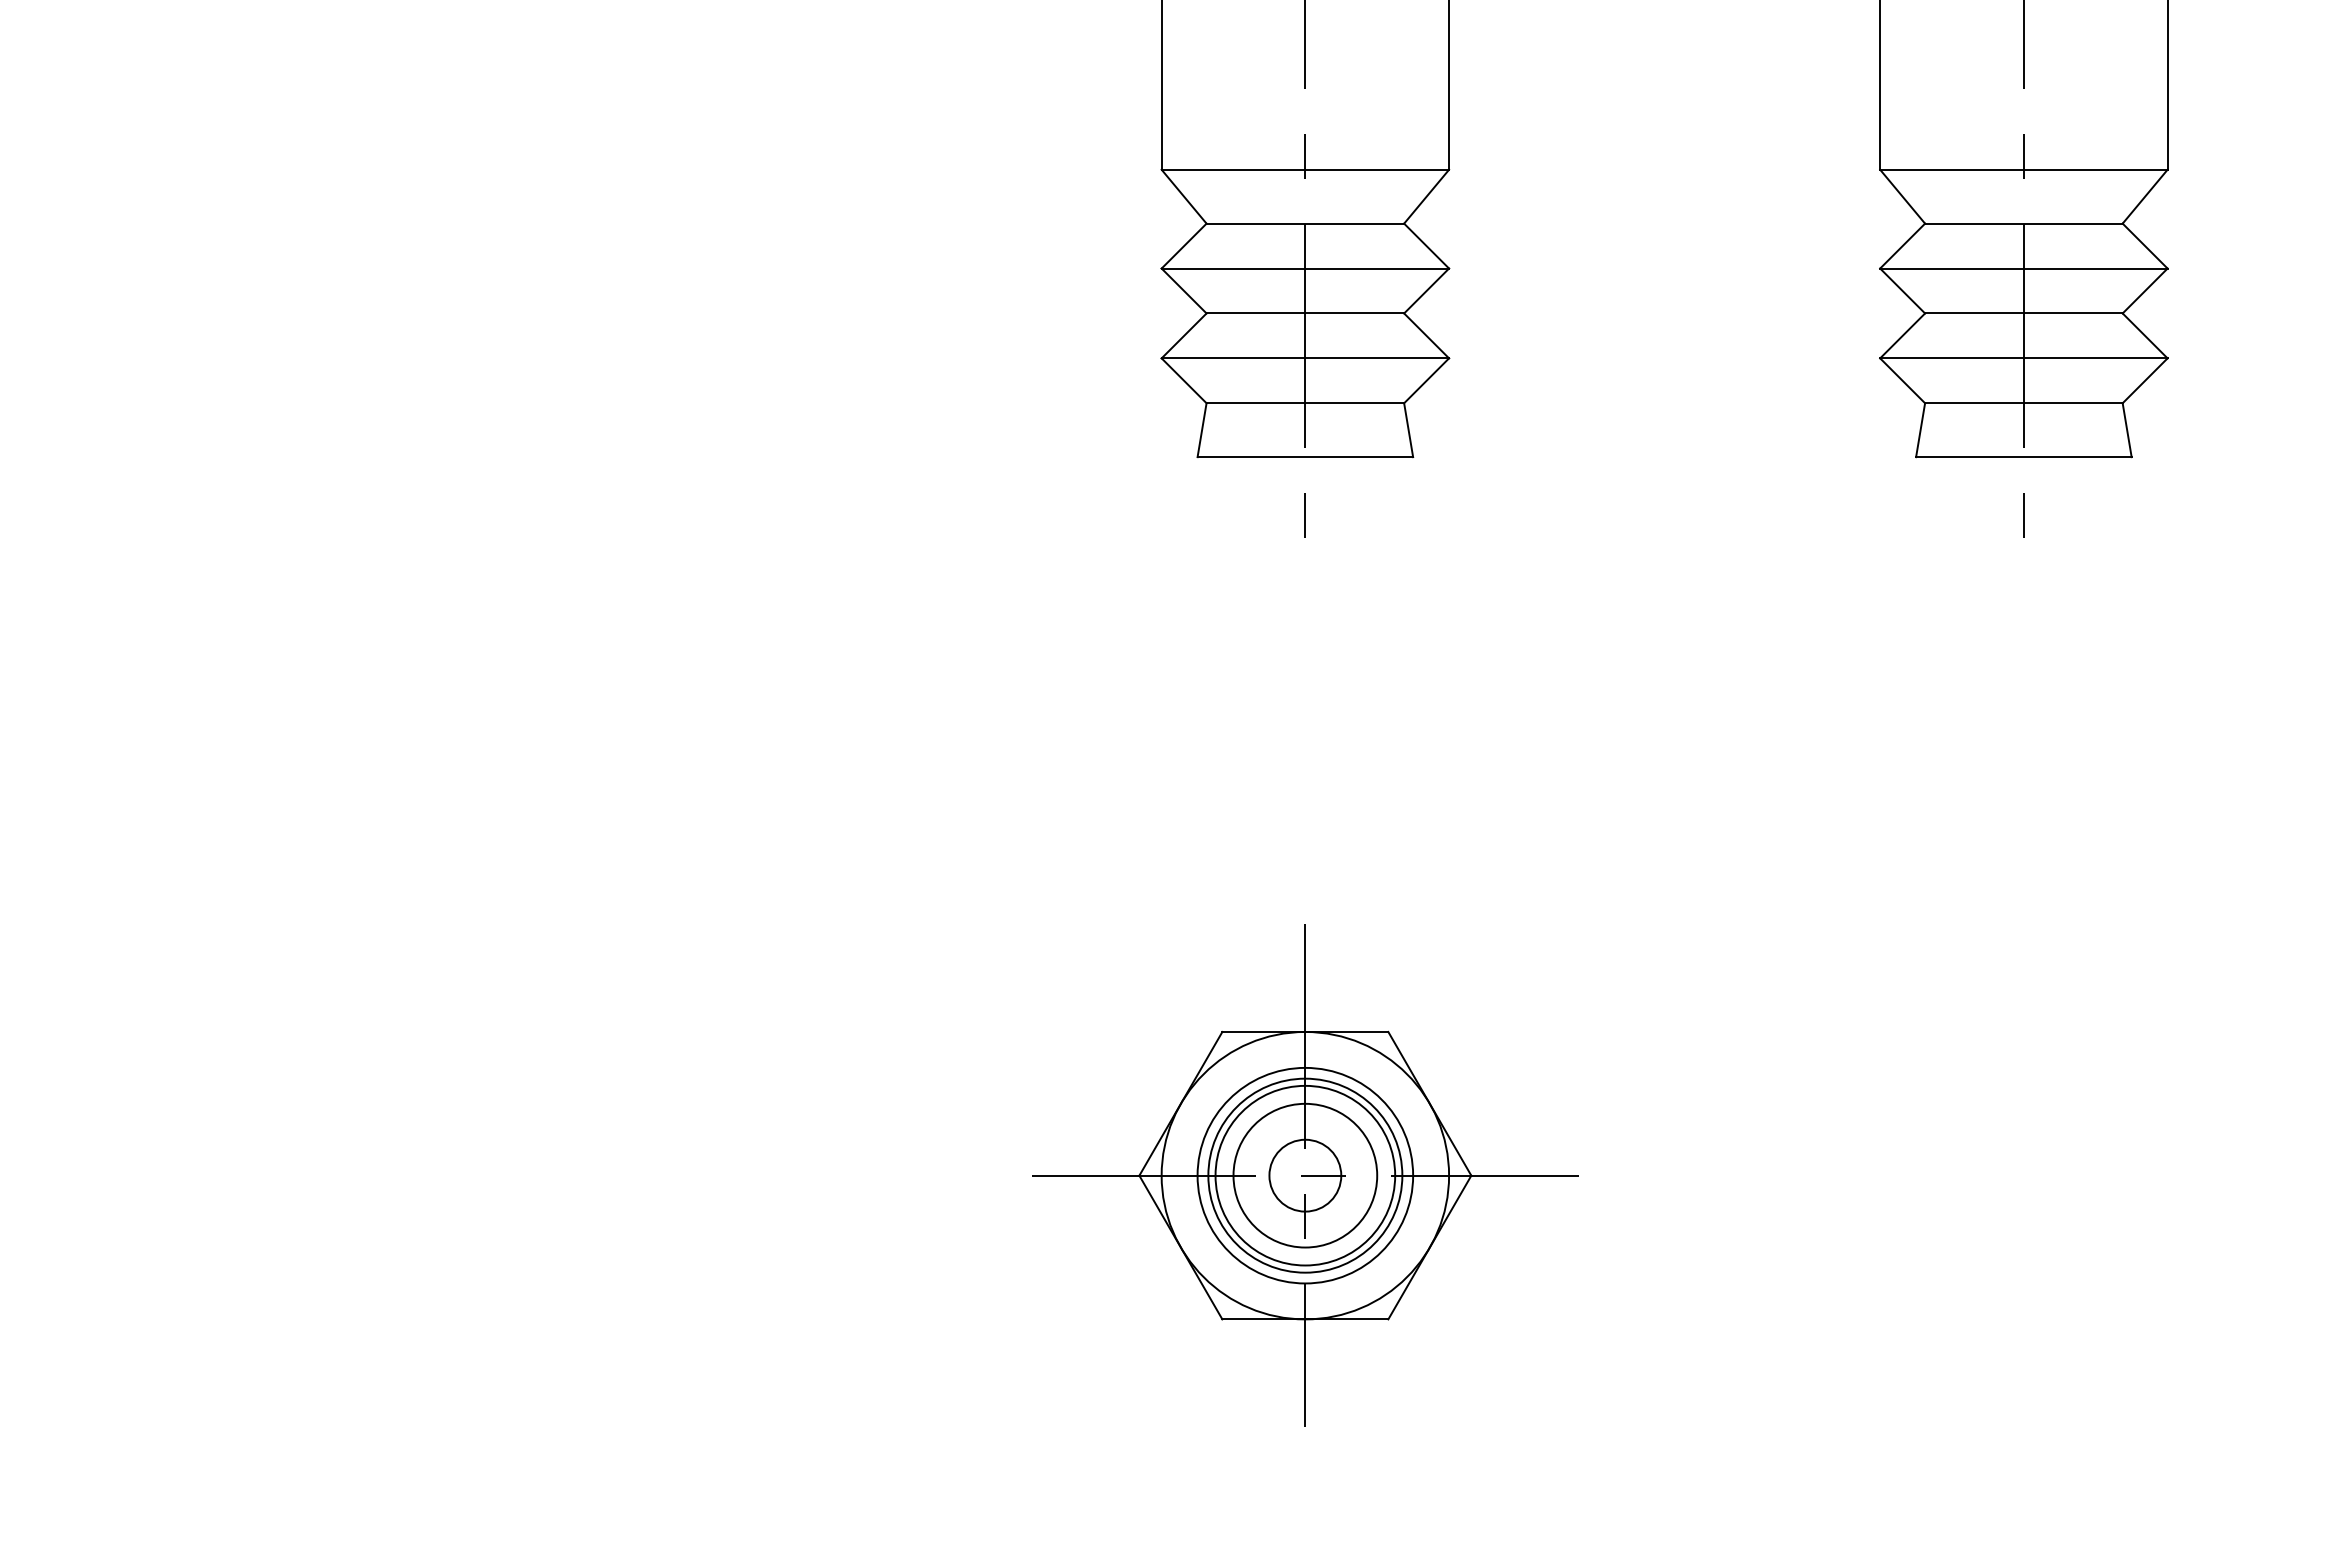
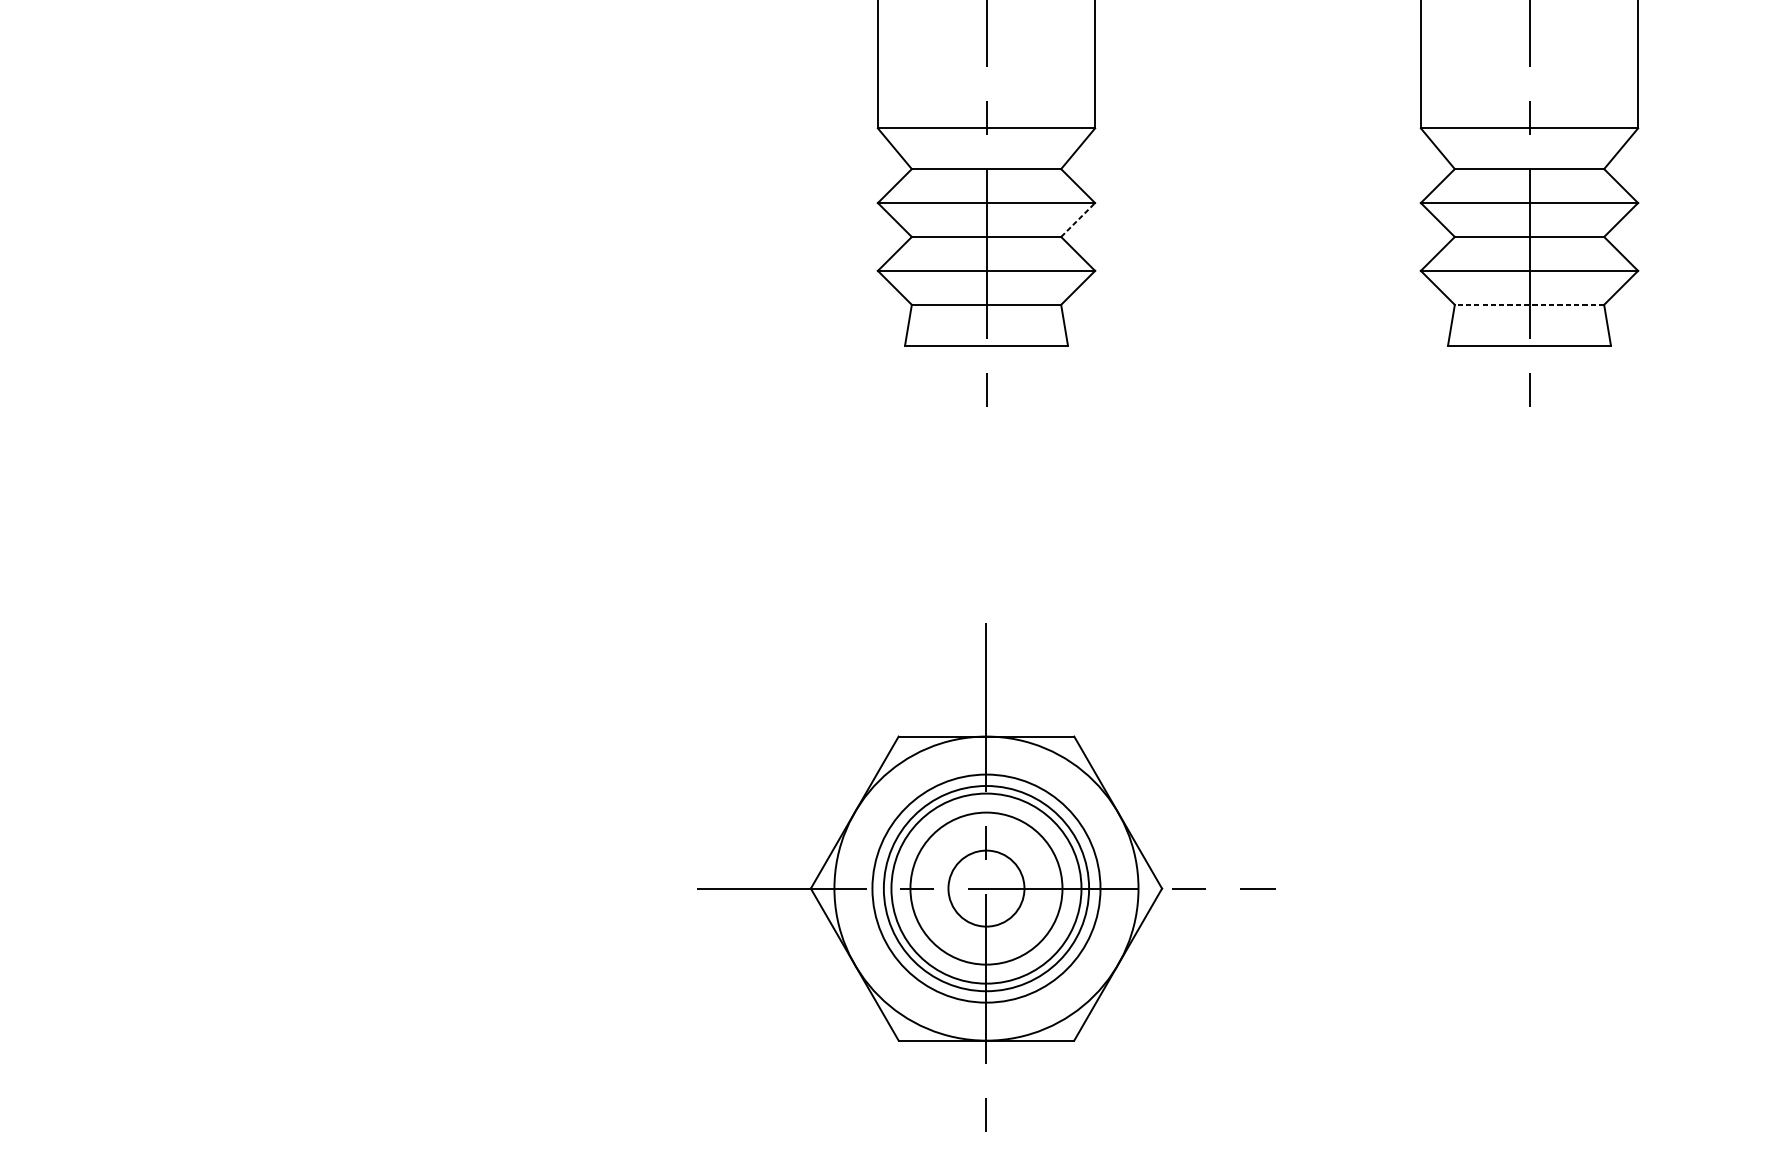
line: (1426, 291) -> (1078, 220), solid -> dashed
line: (2023, 403) -> (1529, 305), solid -> dashed
part: (1305, 1175) -> (986, 888), size x1.4

